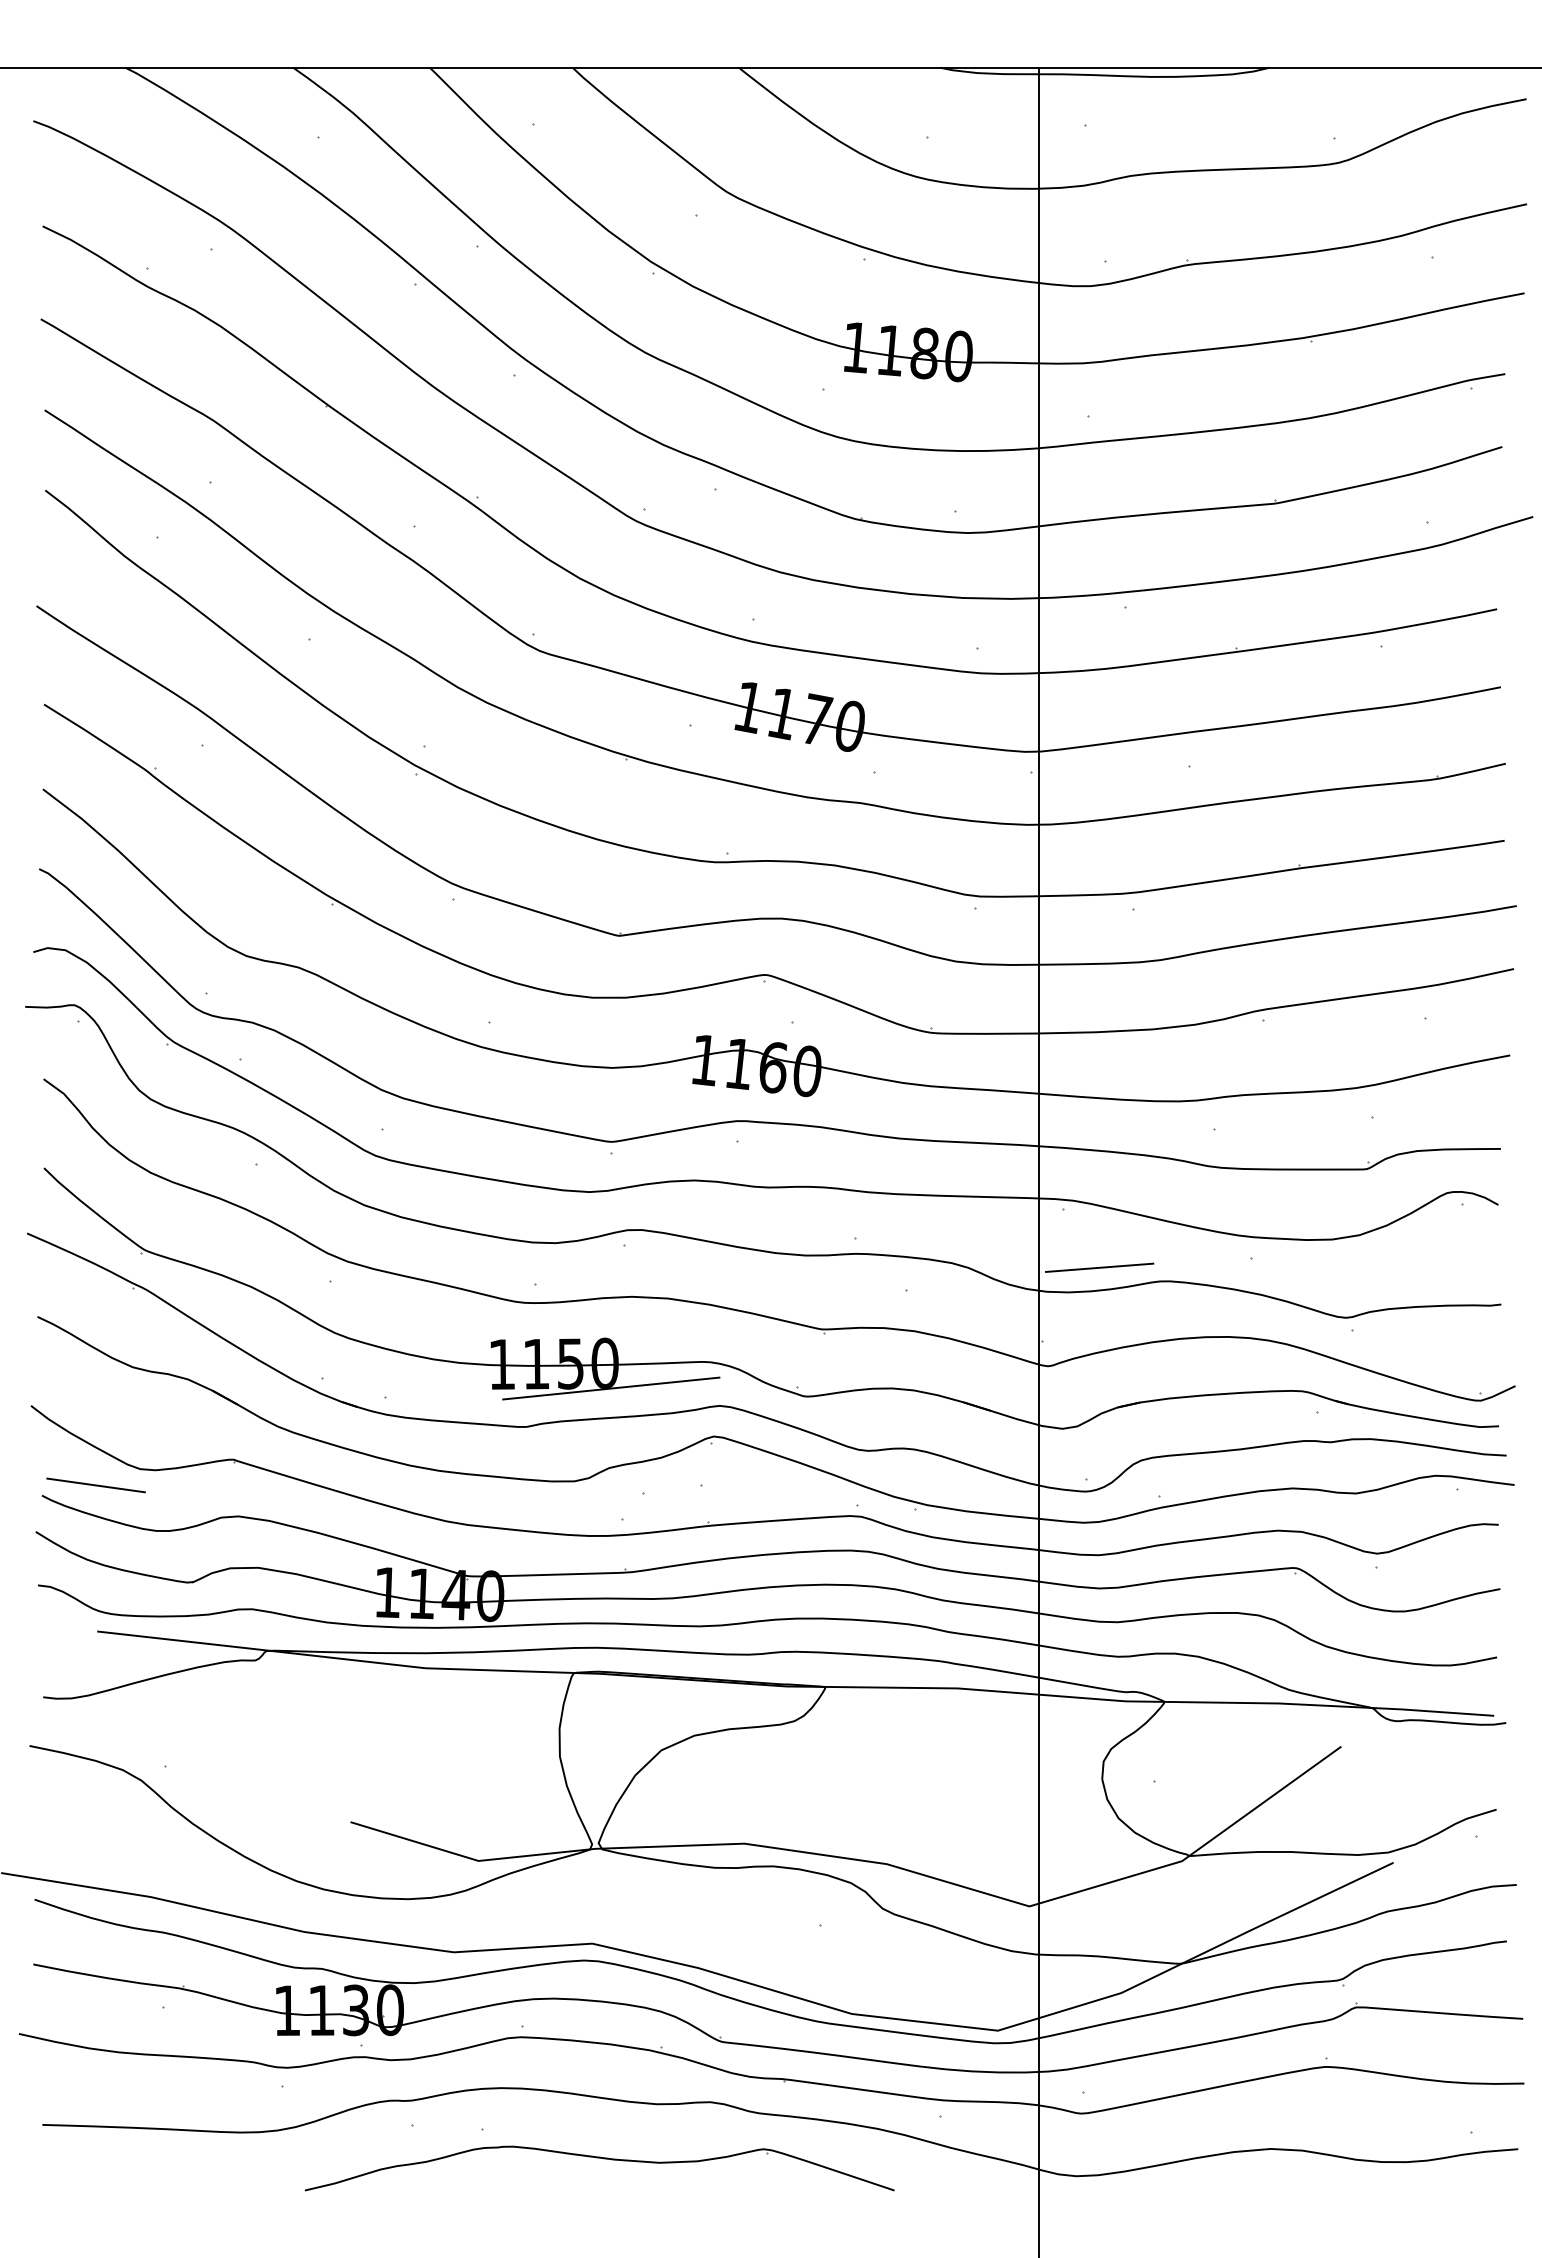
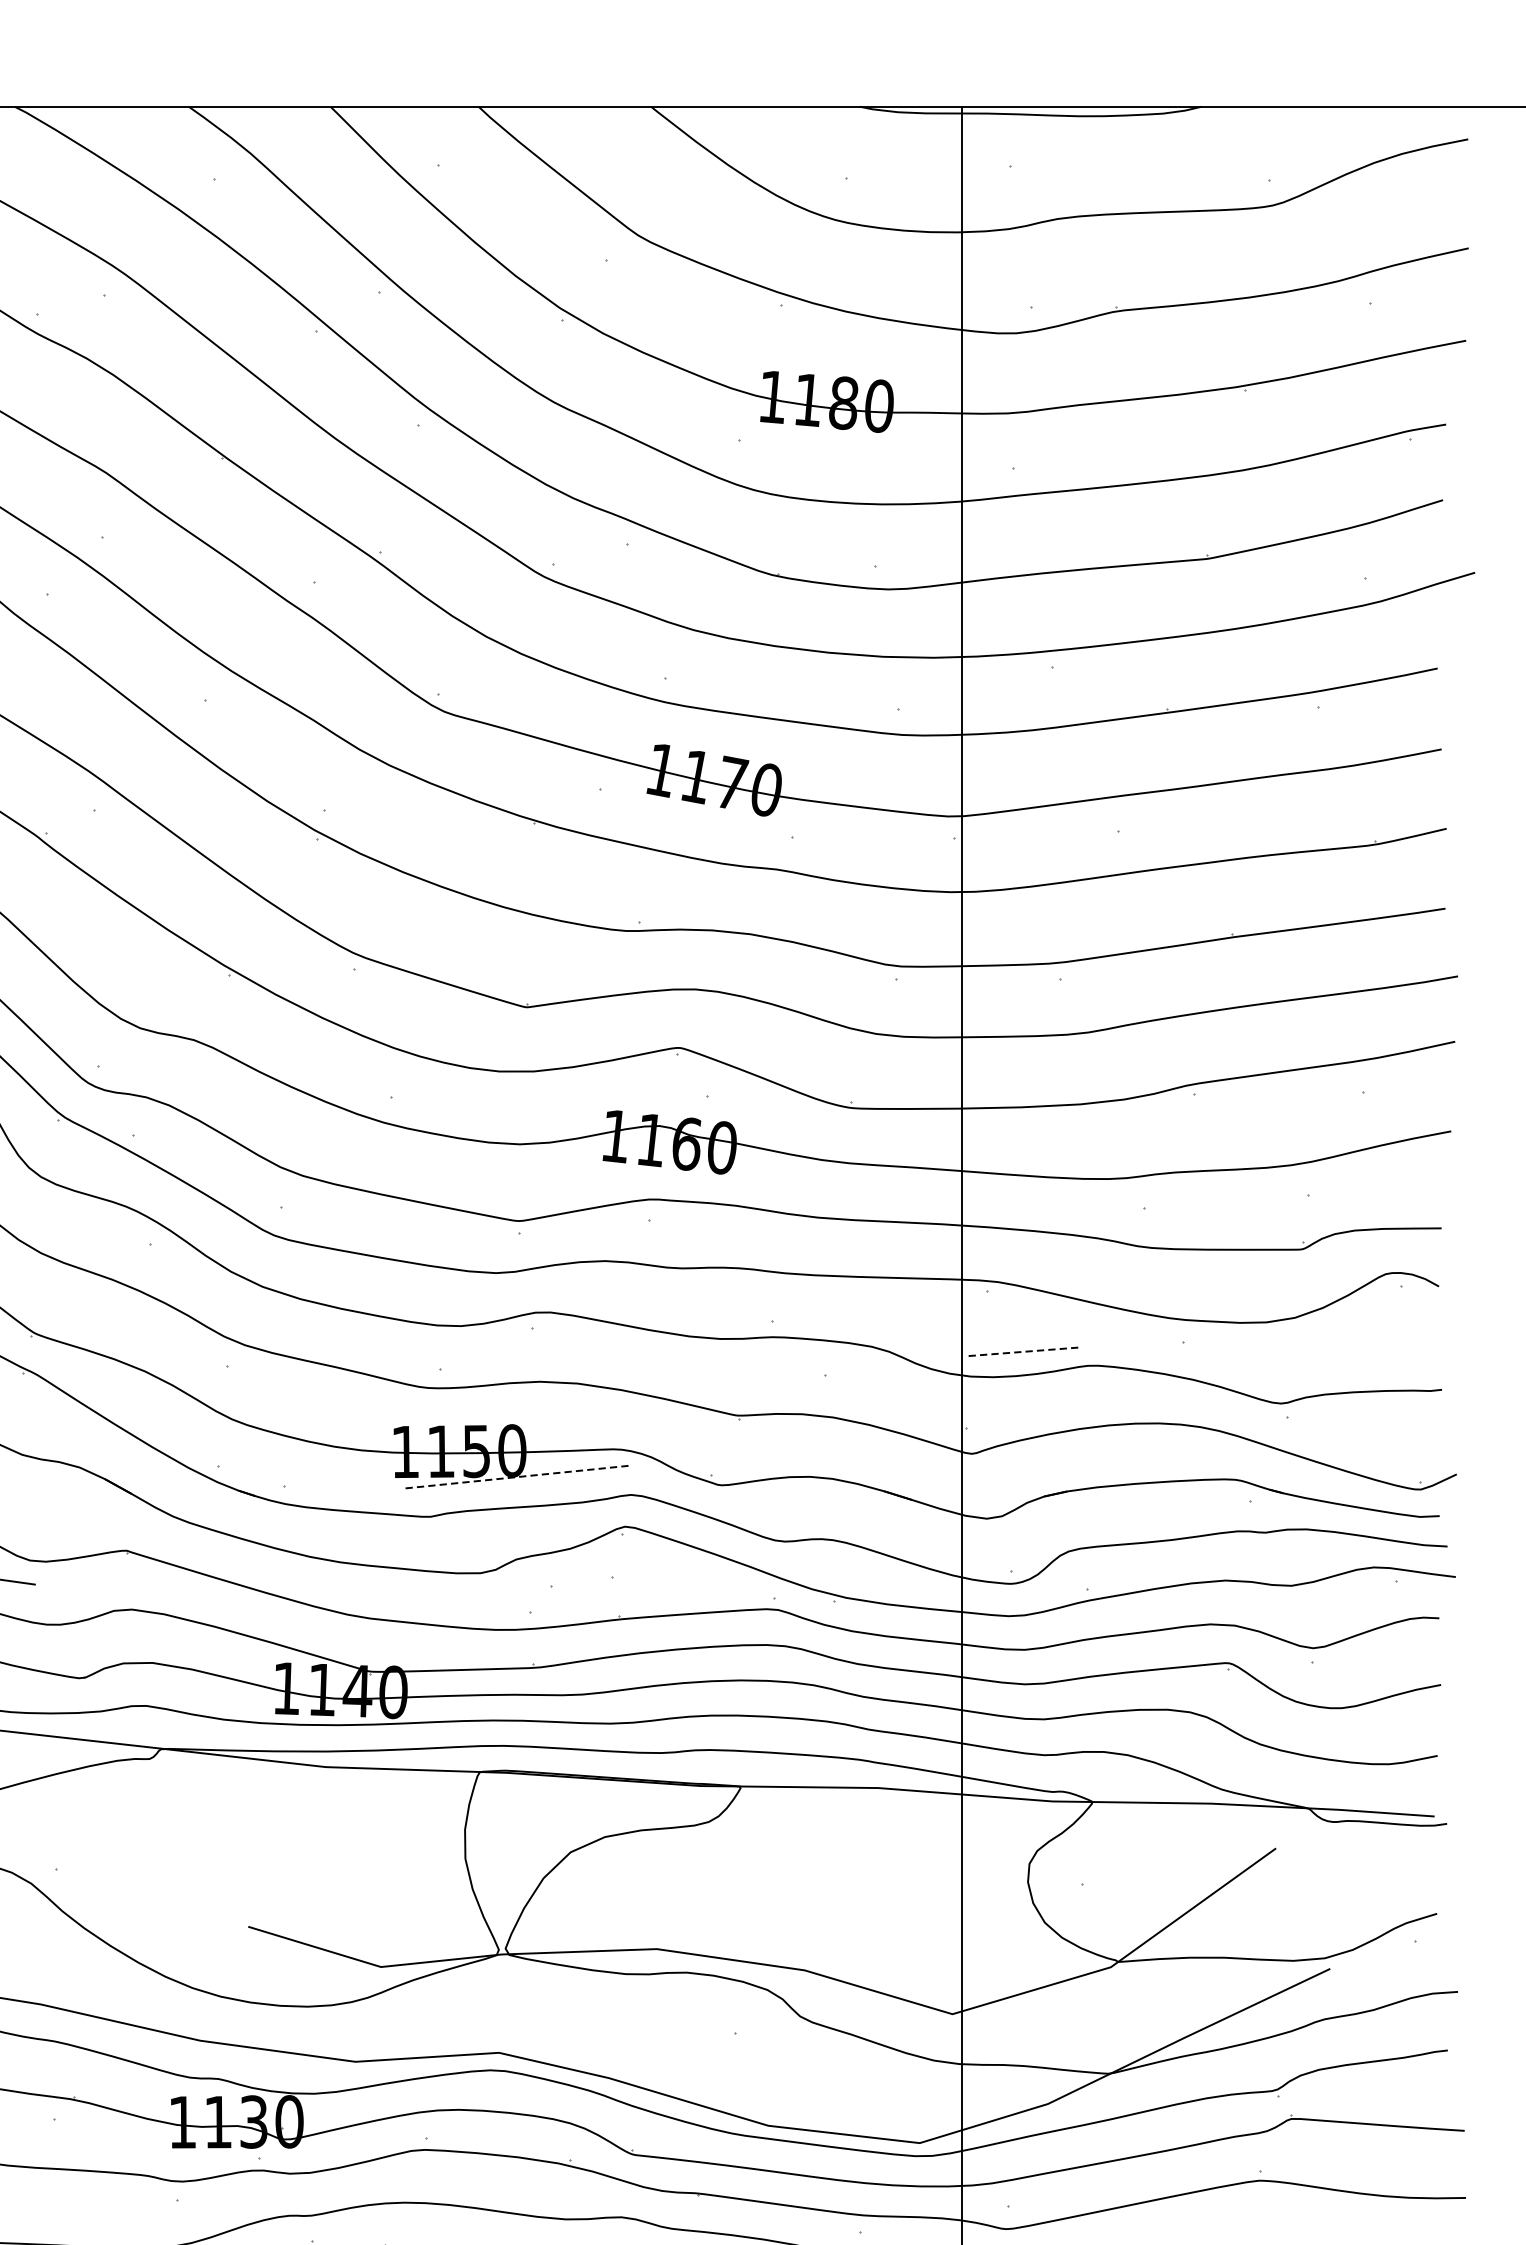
line: (1099, 1267) -> (1025, 1351), solid -> dashed
line: (611, 1388) -> (518, 1476), solid -> dashed

